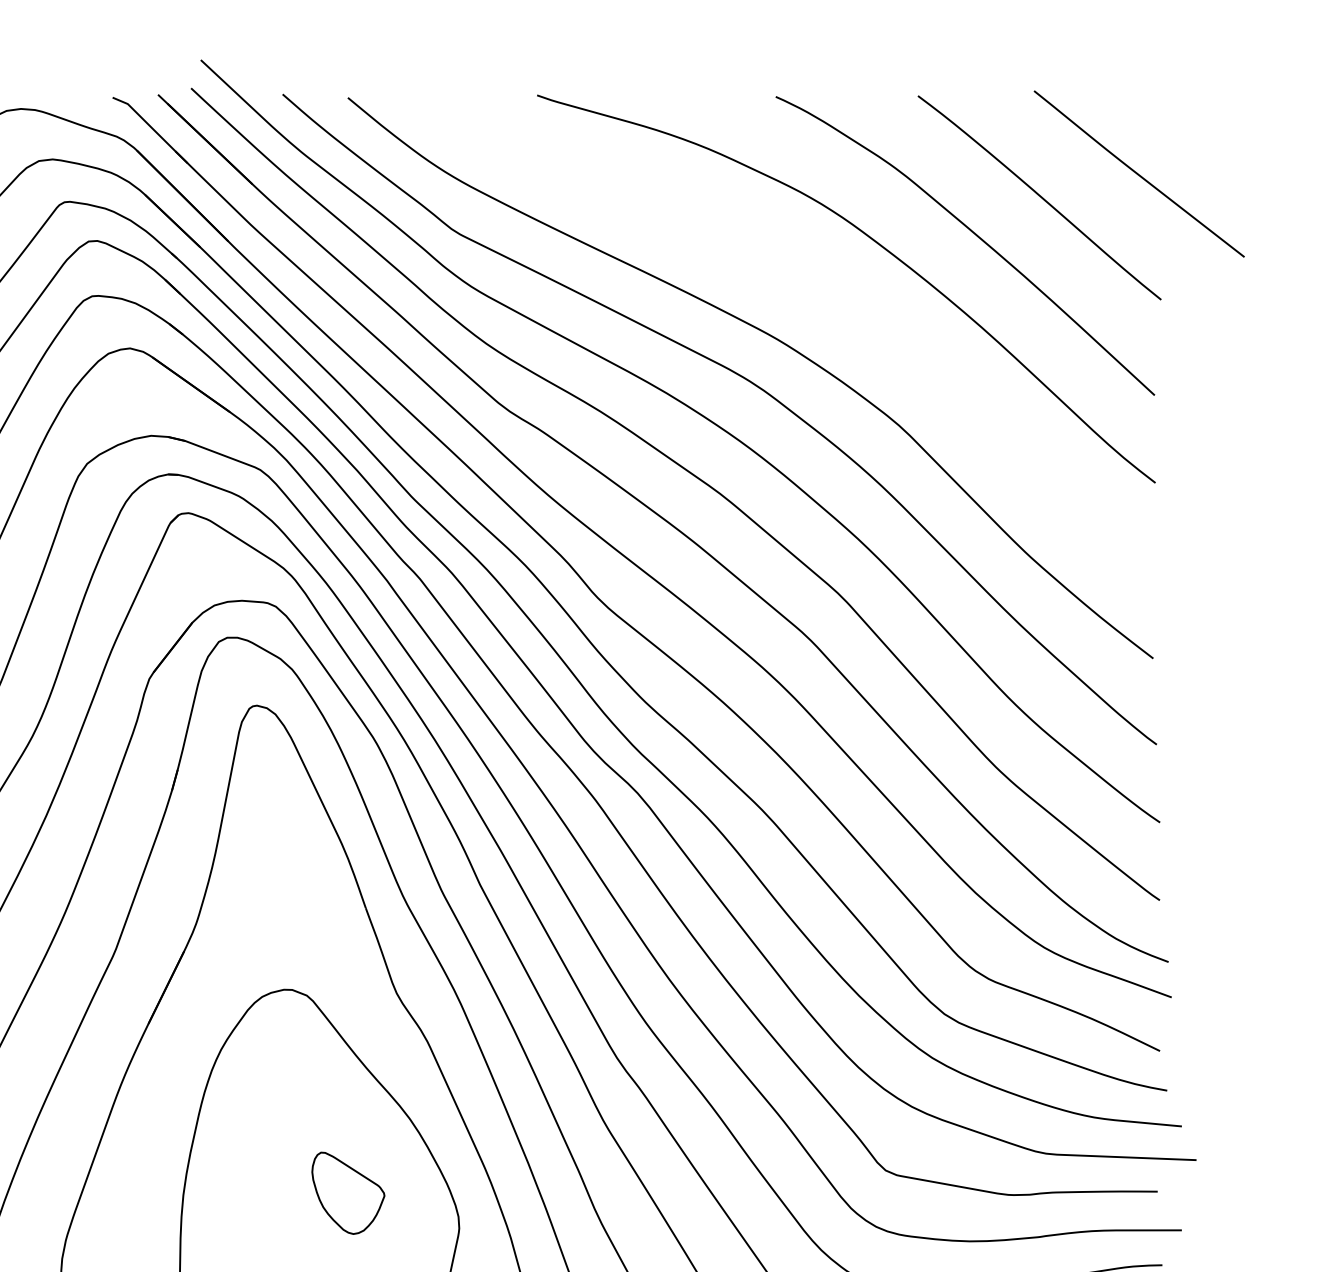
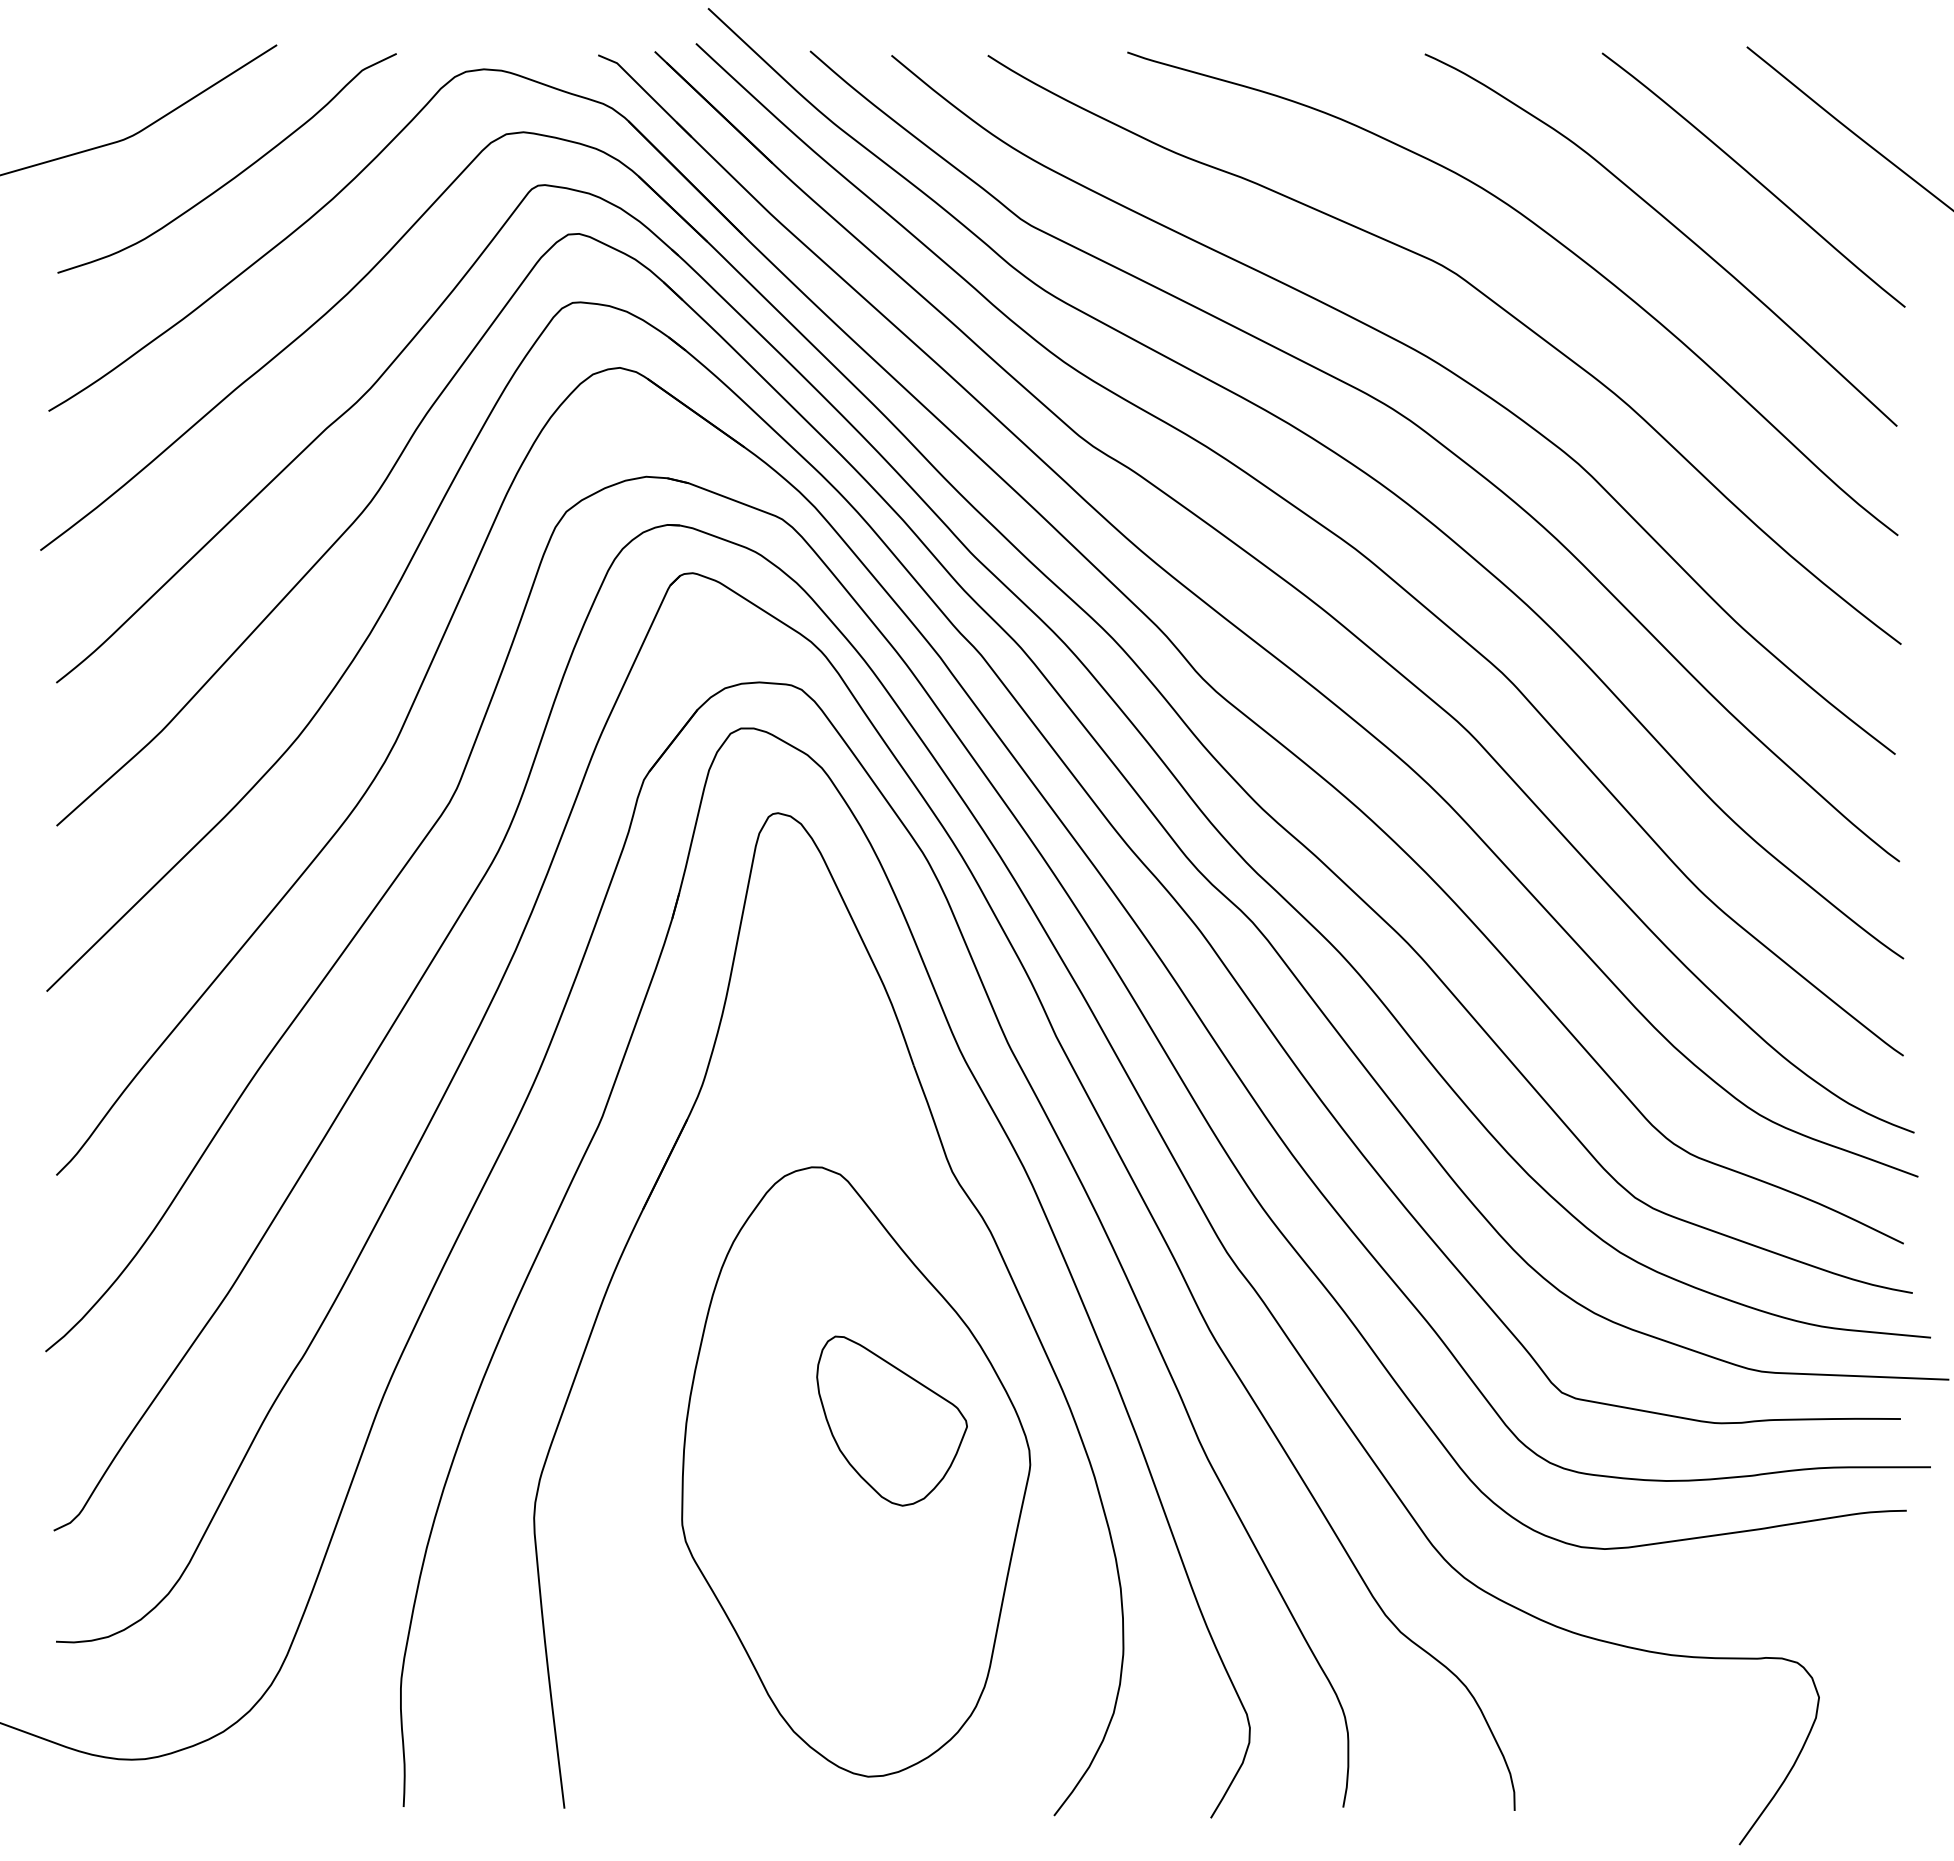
curve: (823, 291) -> (1484, 296), added
part: (347, 1192) -> (891, 1420), size x1.67

